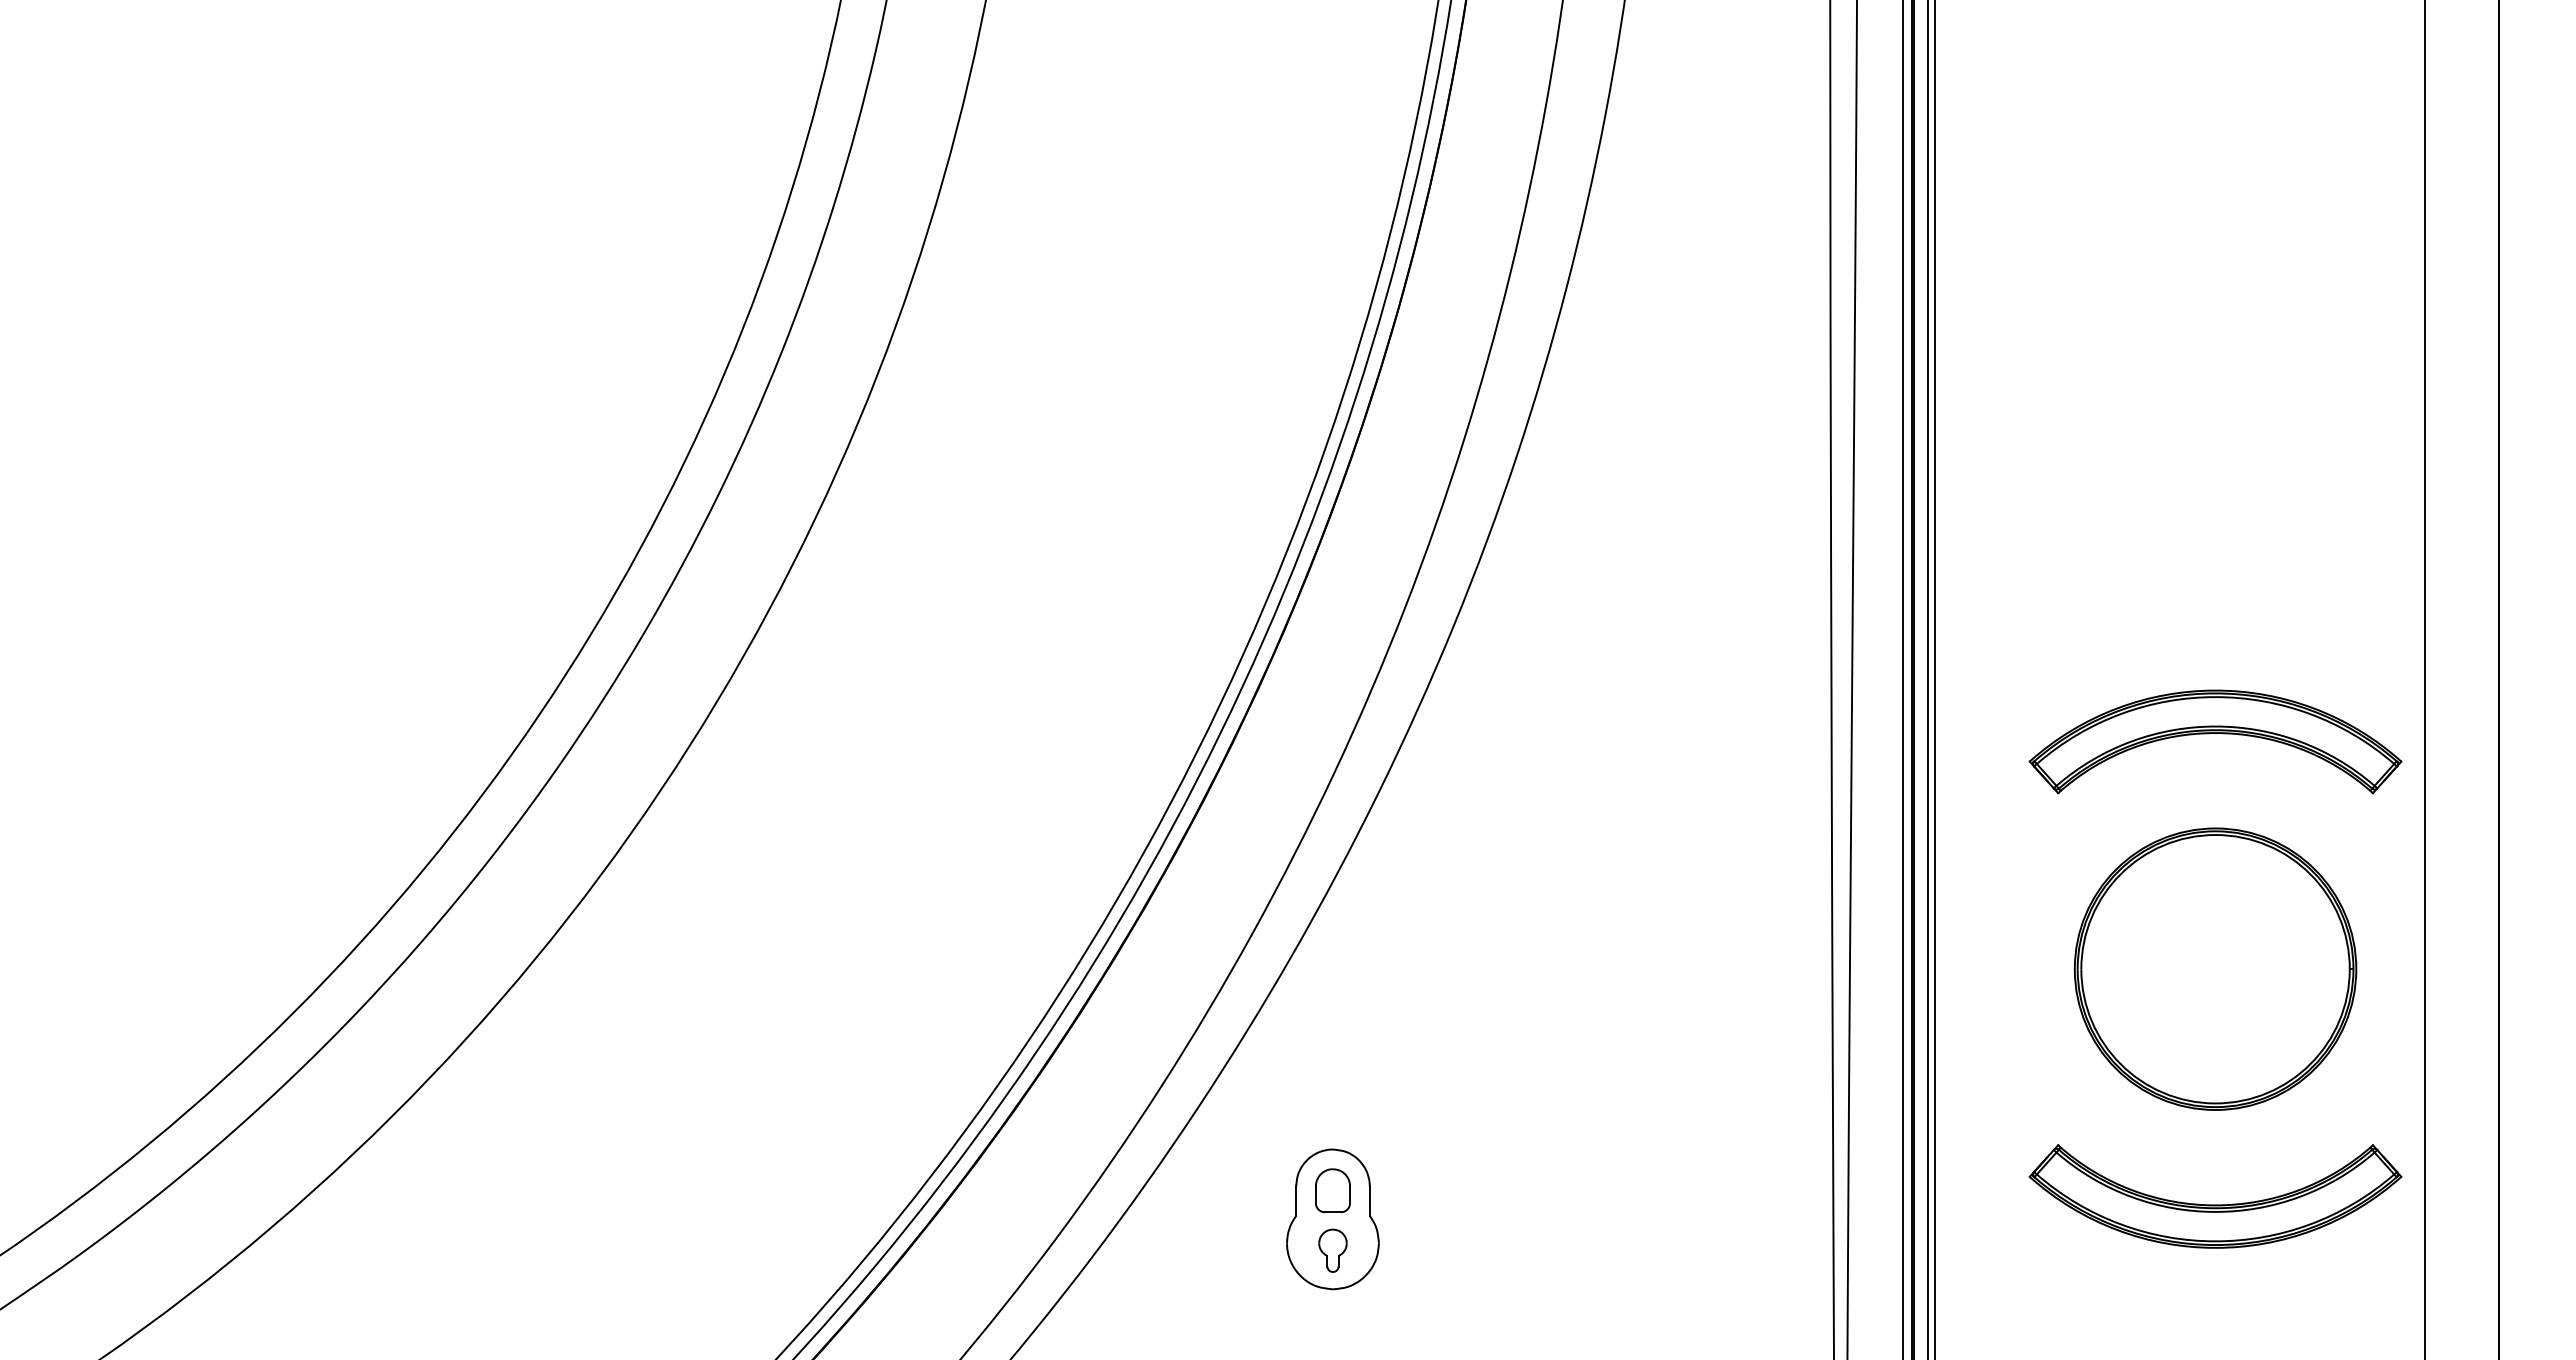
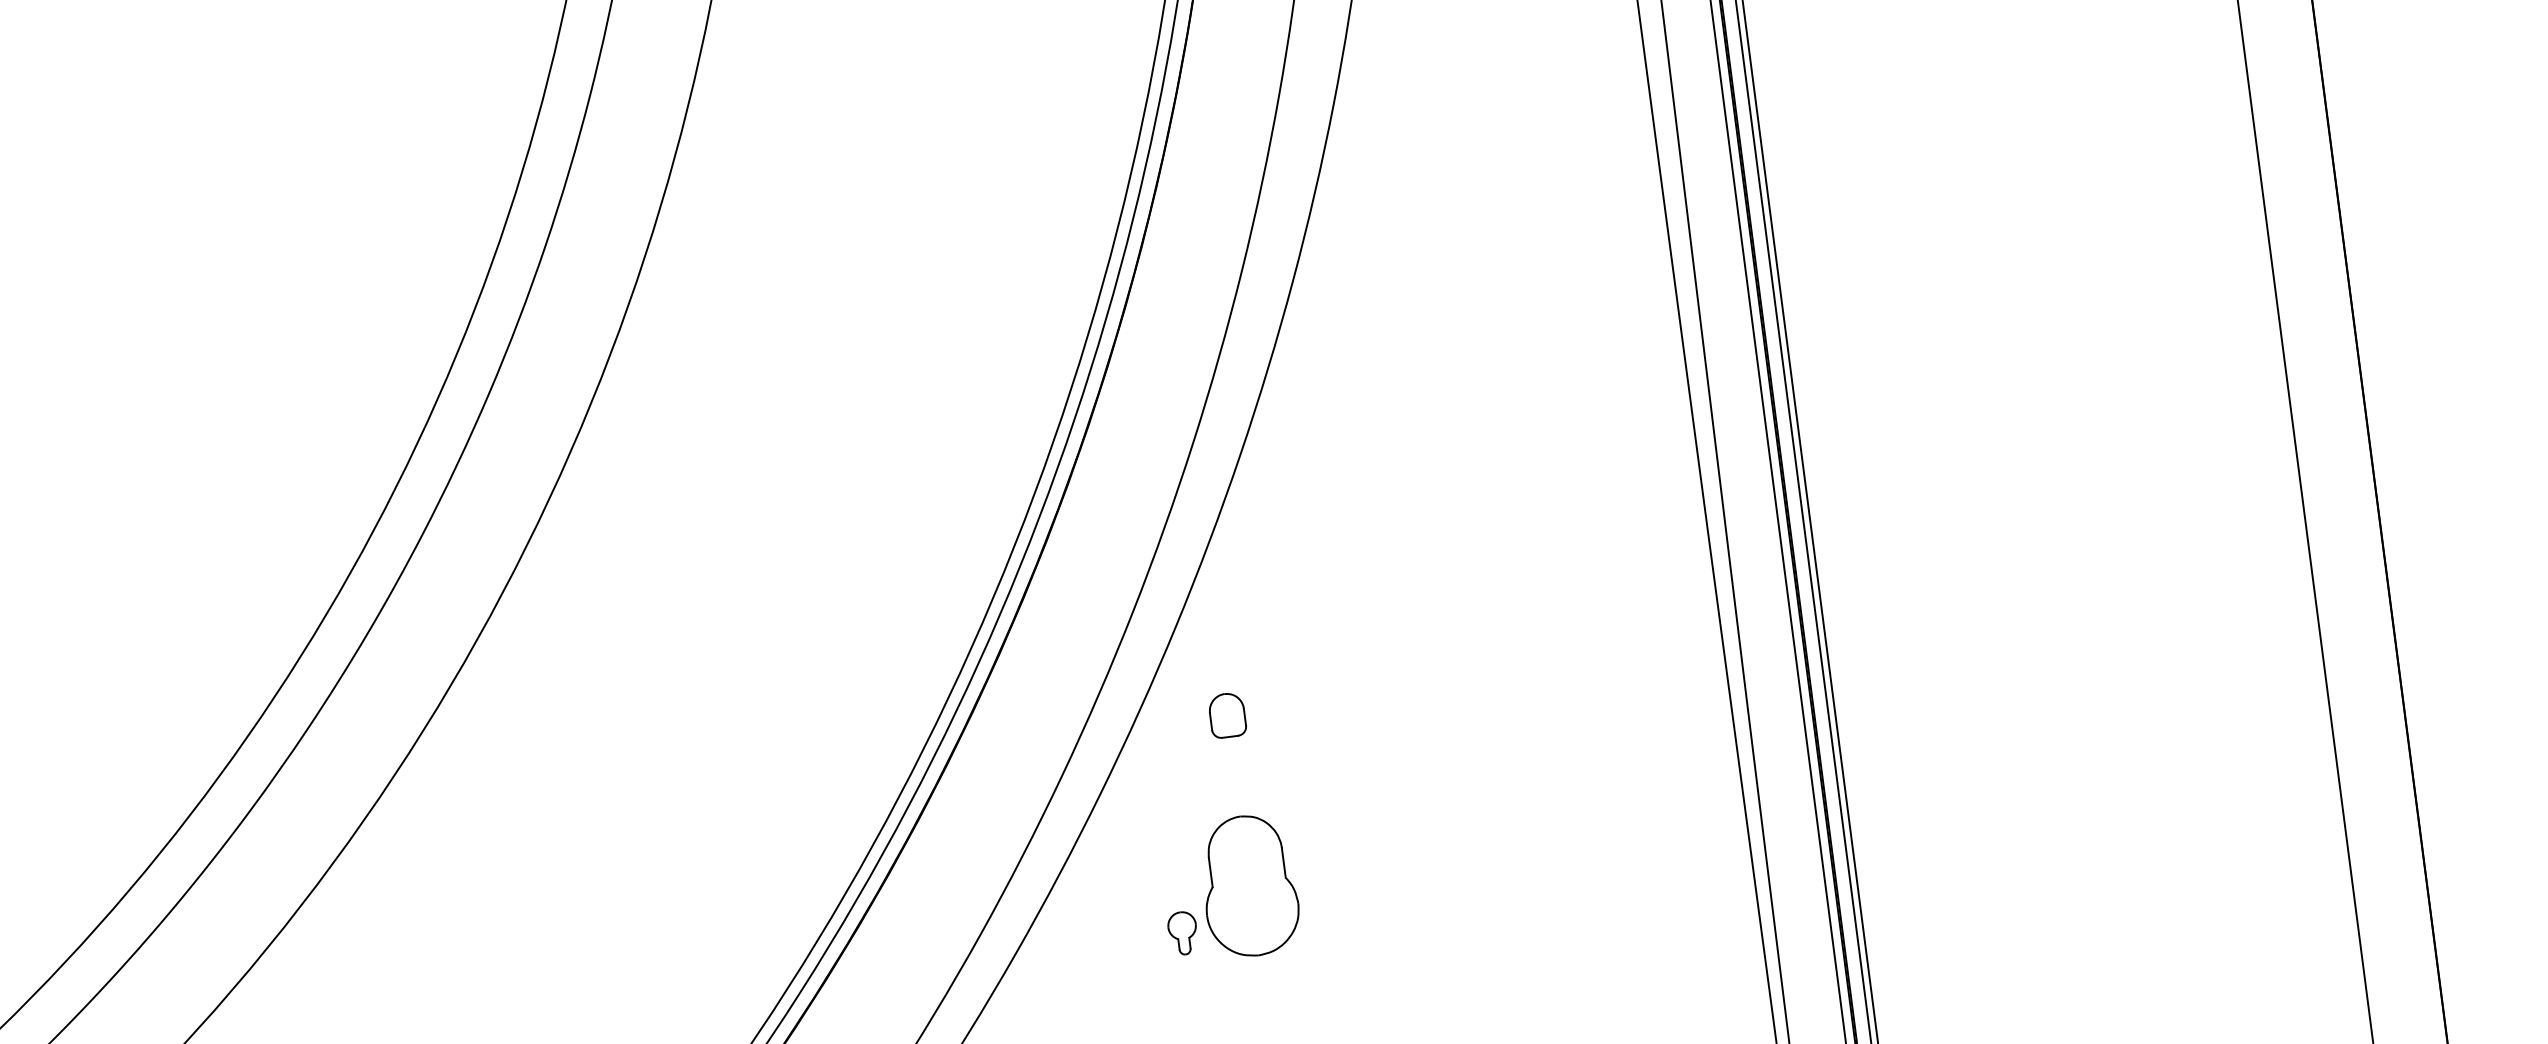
part: (2215, 733) -> (2063, 289), removed
part: (2215, 968) -> (2094, 522), removed
part: (1332, 1190) -> (1226, 715), moved
part: (2215, 1204) -> (2124, 757), removed
part: (1332, 1250) -> (1182, 933), moved

